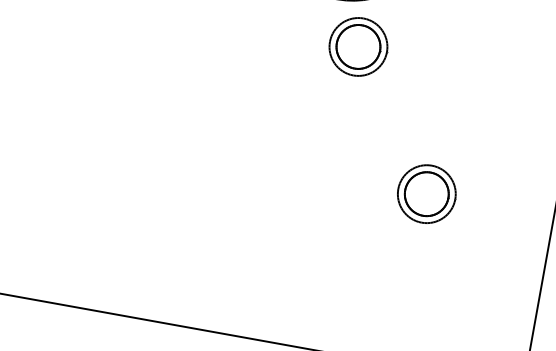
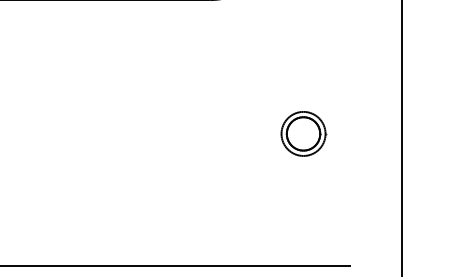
part: (358, 46) -> (232, 32), removed

